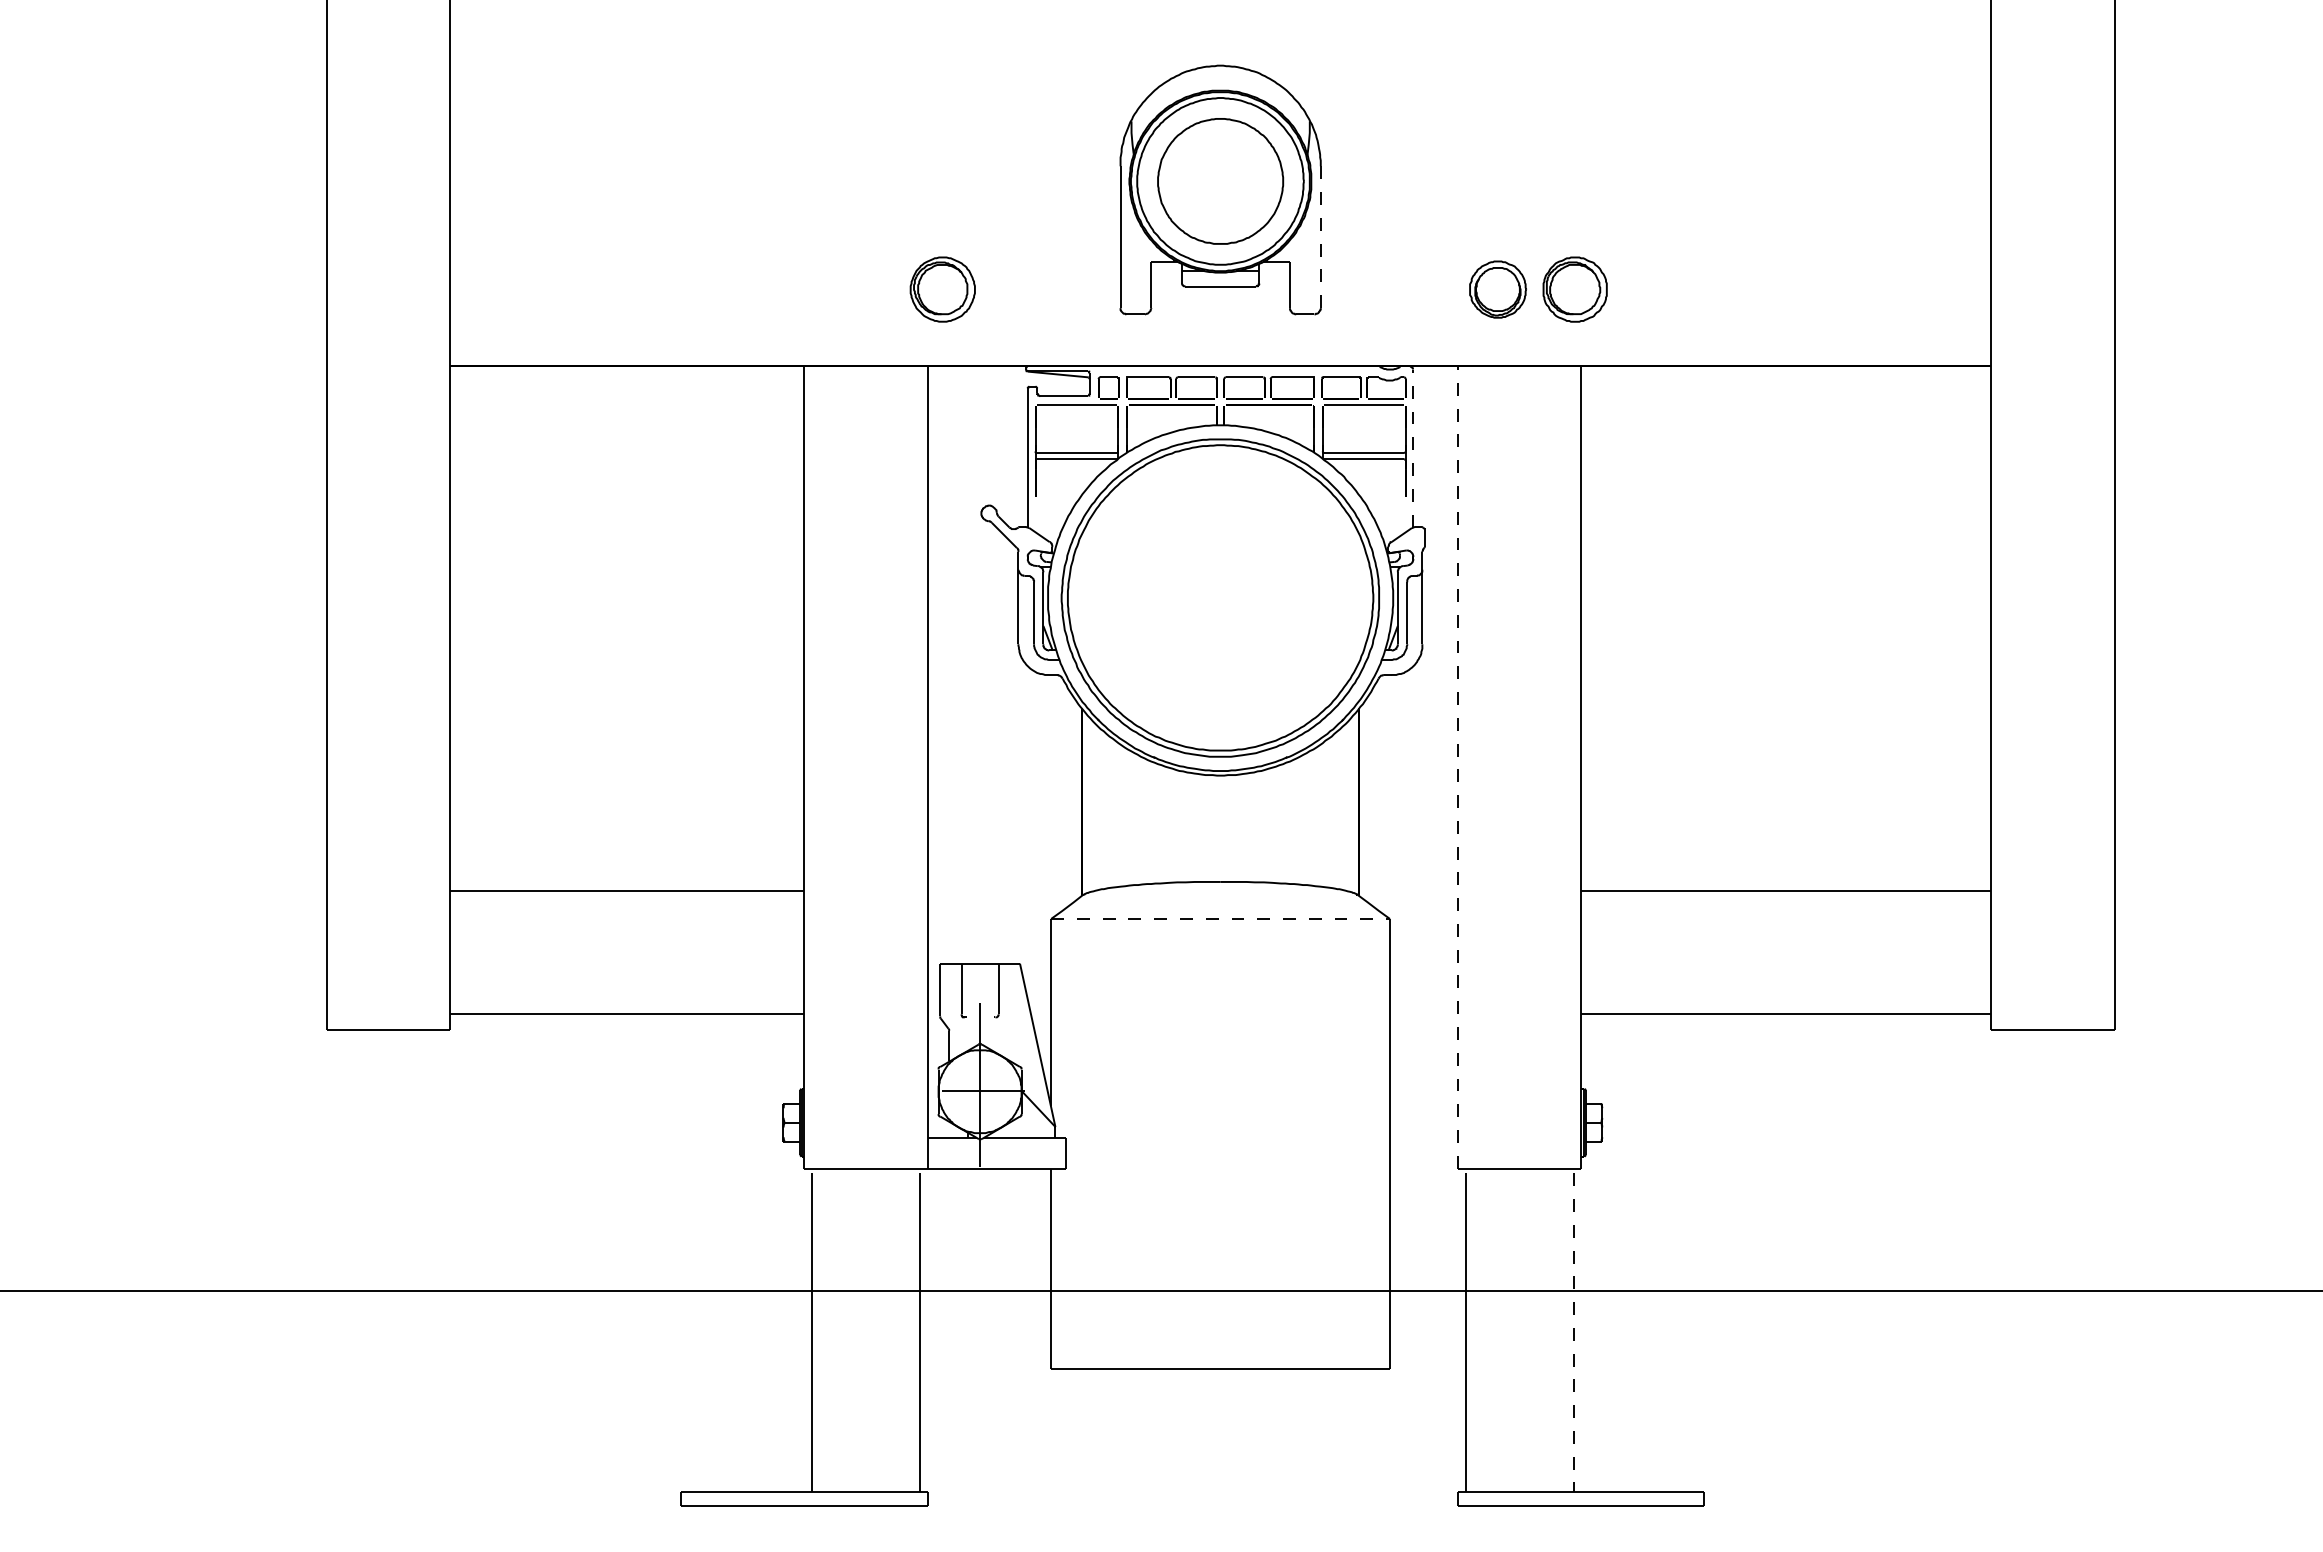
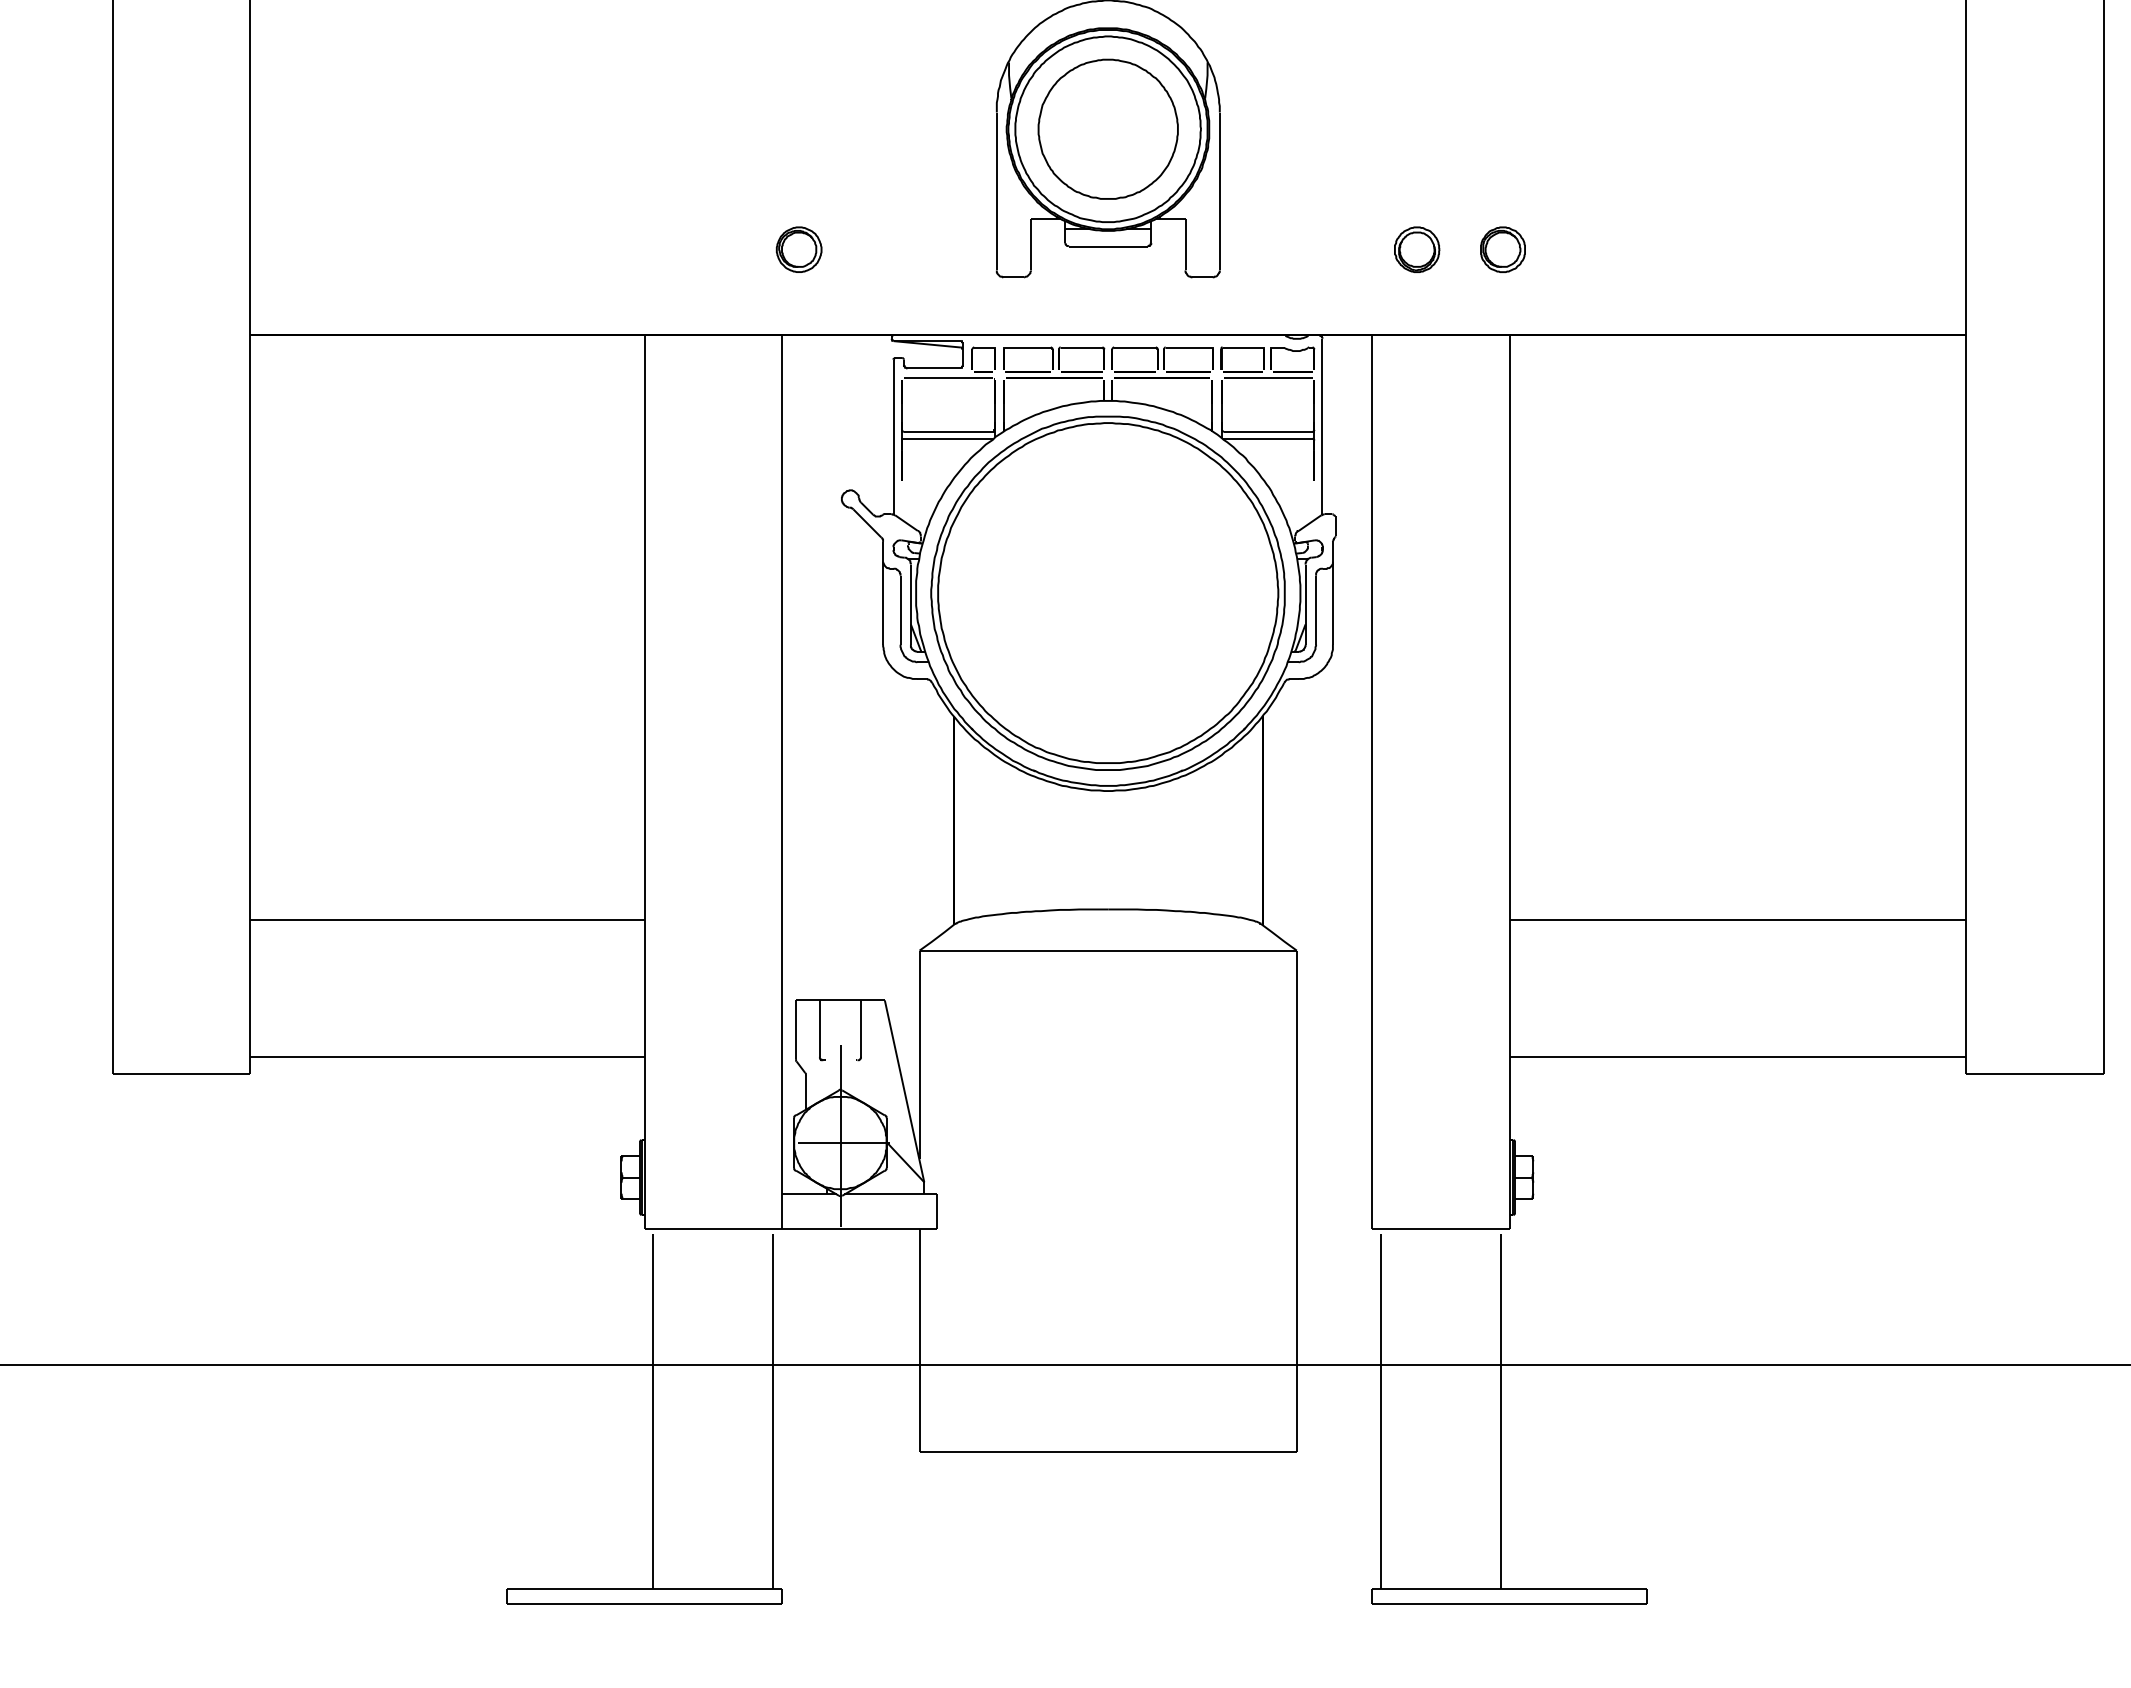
line: (1320, 237) -> (1219, 191), dashed -> solid
part: (943, 289) -> (799, 249), size x0.62
part: (1497, 289) -> (1416, 249), size x0.71
part: (1574, 289) -> (1502, 249), size x0.62
line: (1412, 448) -> (1321, 426), dashed -> solid
line: (1457, 767) -> (1372, 781), dashed -> solid
line: (1221, 918) -> (1109, 950), dashed -> solid
line: (1573, 1333) -> (1501, 1412), dashed -> solid

